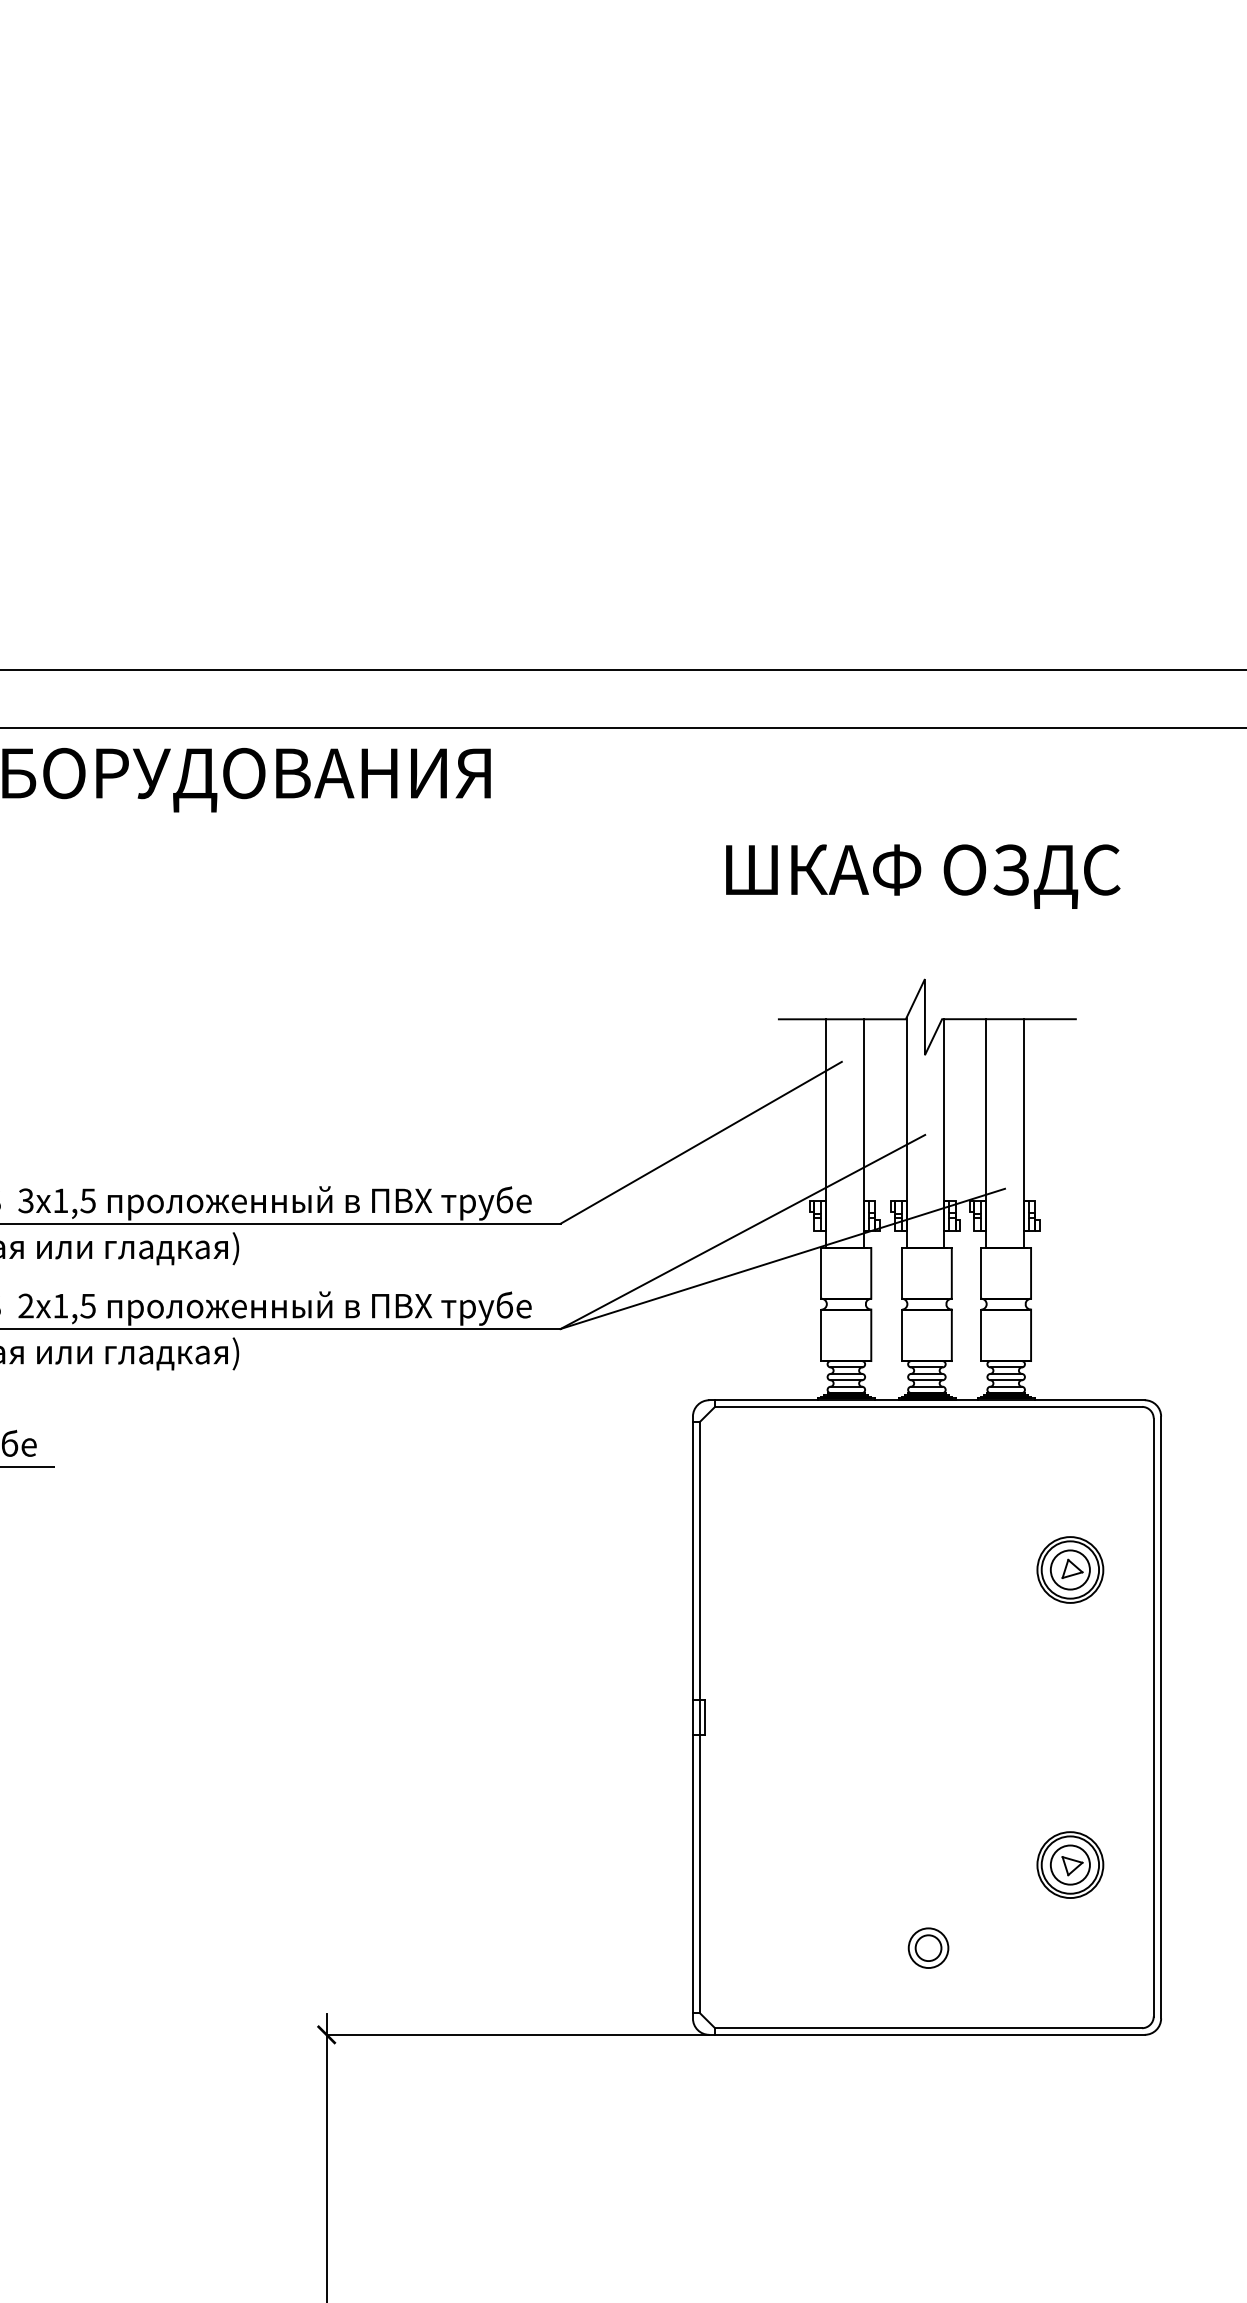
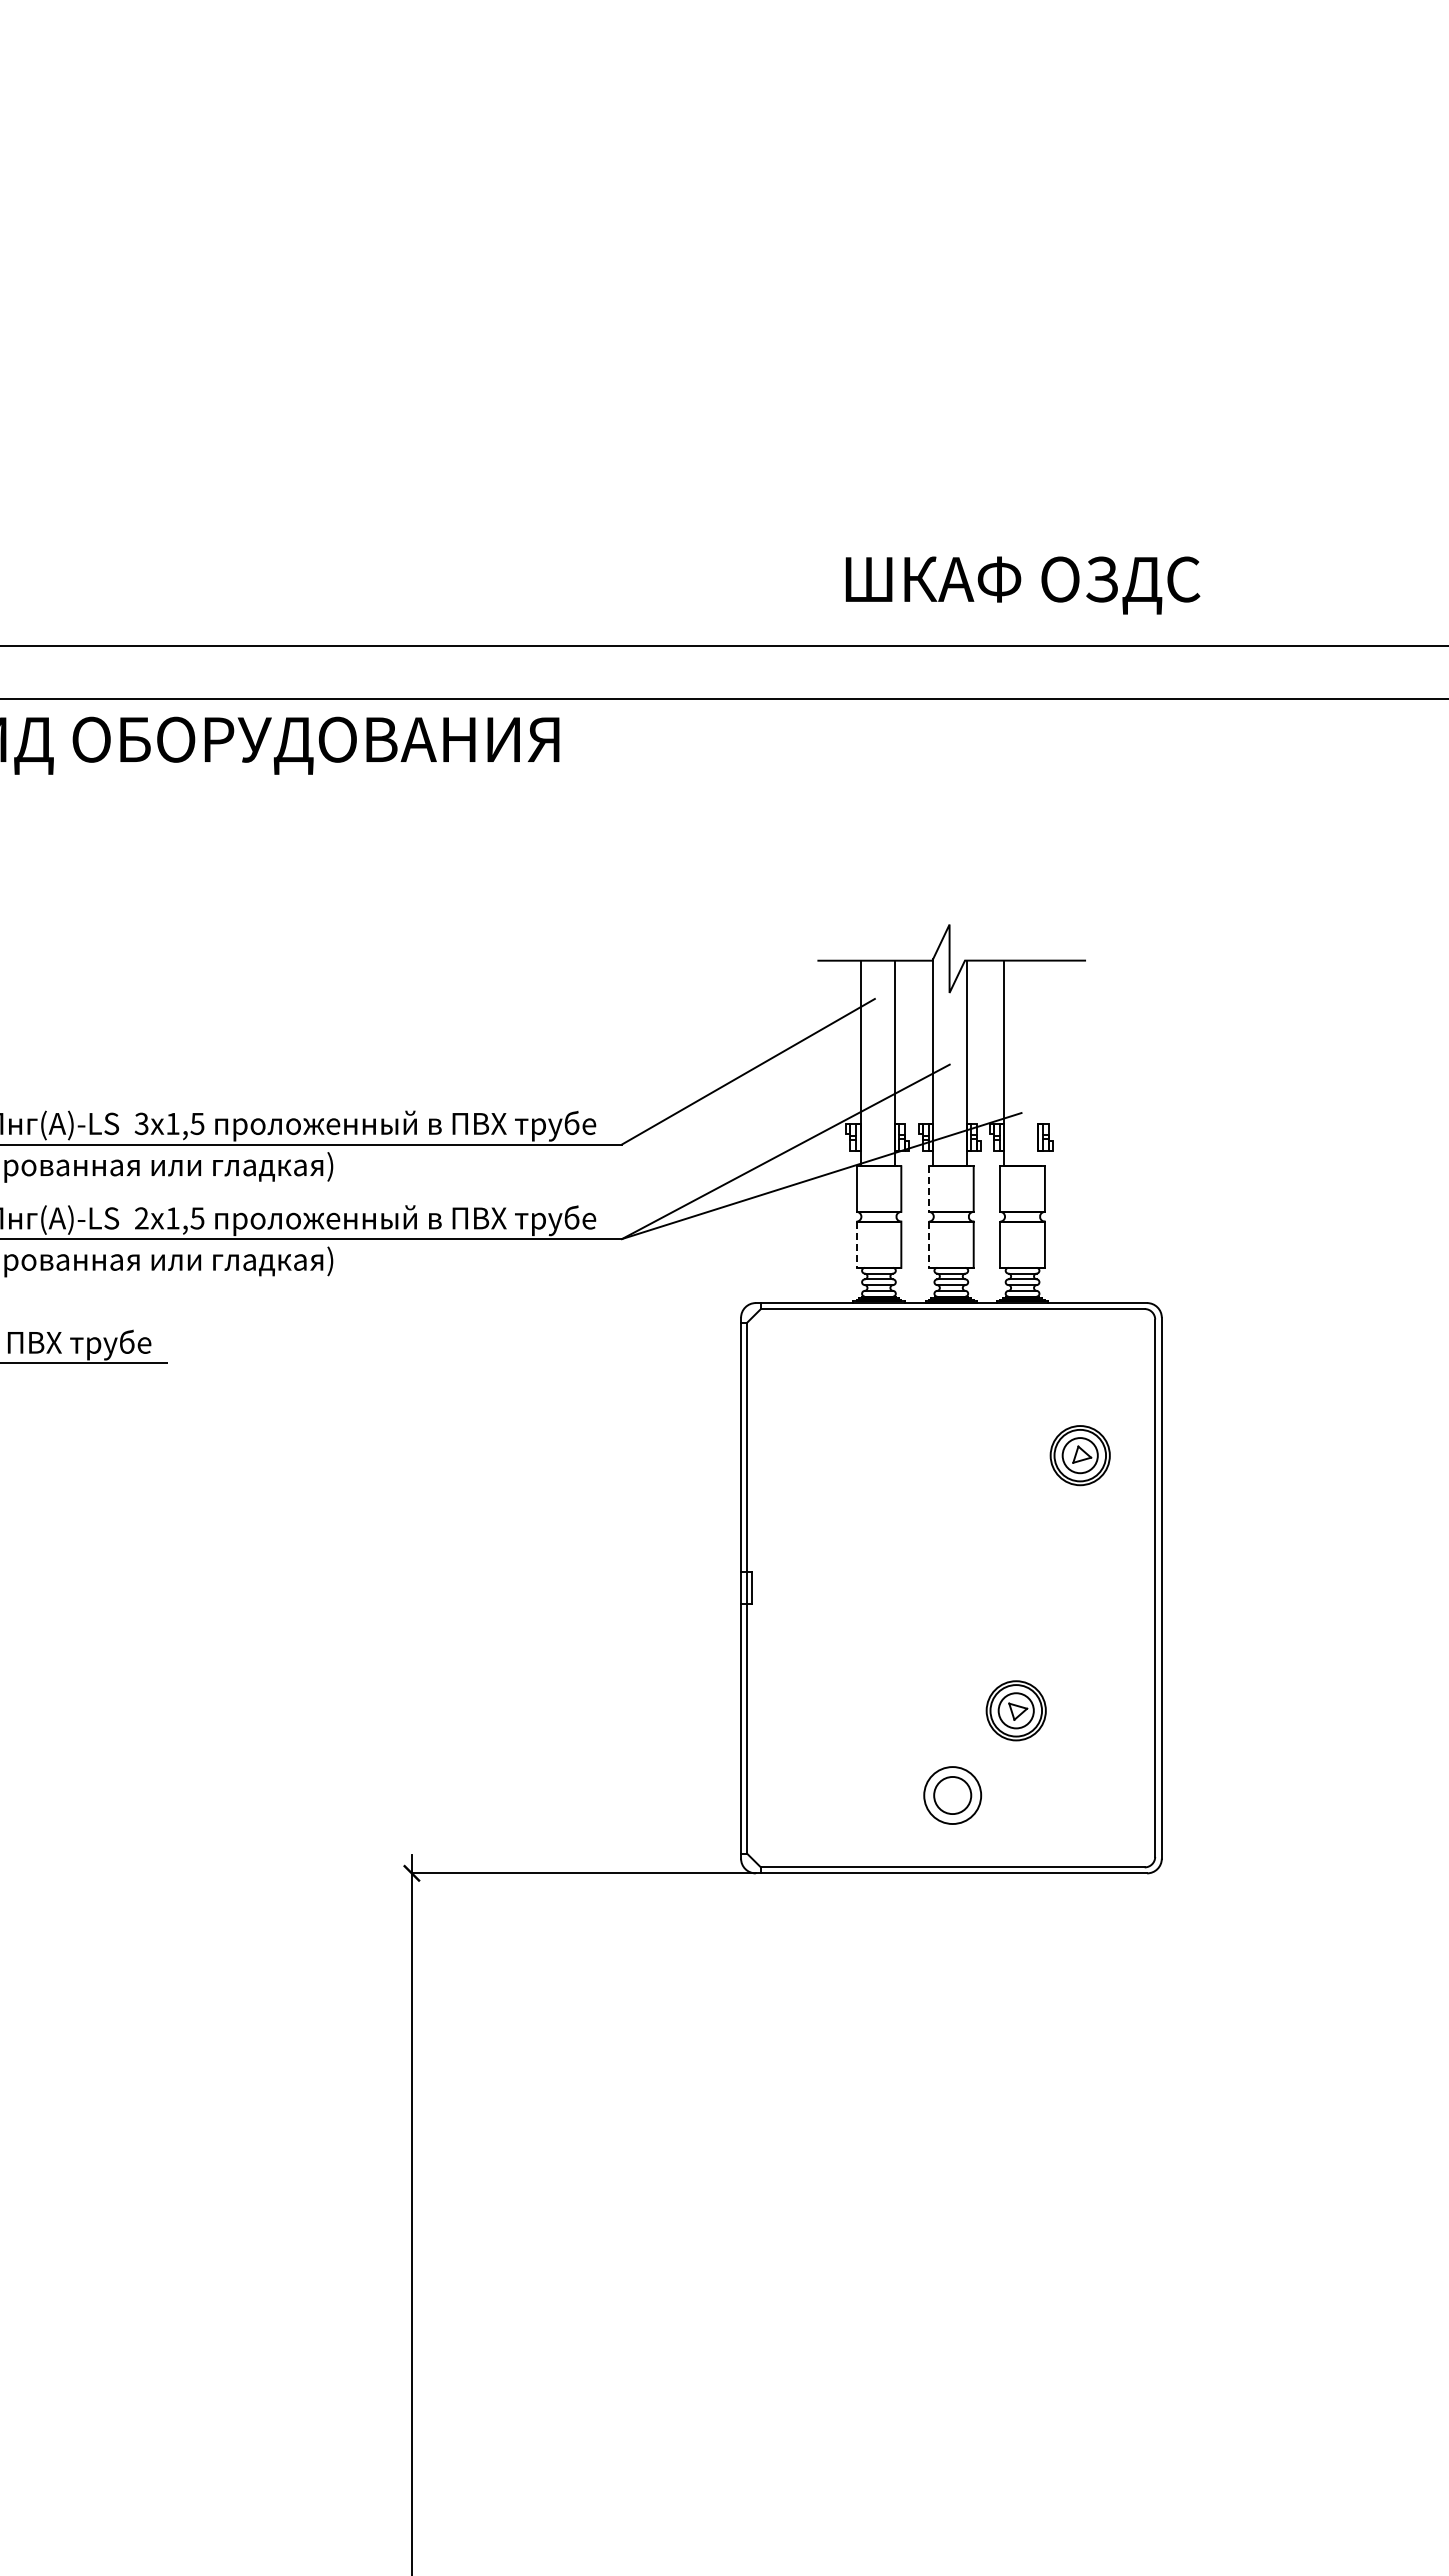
text: (922, 876) -> (1022, 585), moved
line: (1023, 1133) -> (1038, 1063), removed
line: (901, 1273) -> (928, 1189), solid -> dashed
line: (821, 1336) -> (856, 1245), solid -> dashed
line: (901, 1336) -> (928, 1245), solid -> dashed
part: (1069, 1864) -> (1015, 1710), moved
part: (928, 1948) -> (952, 1795), size x1.6

